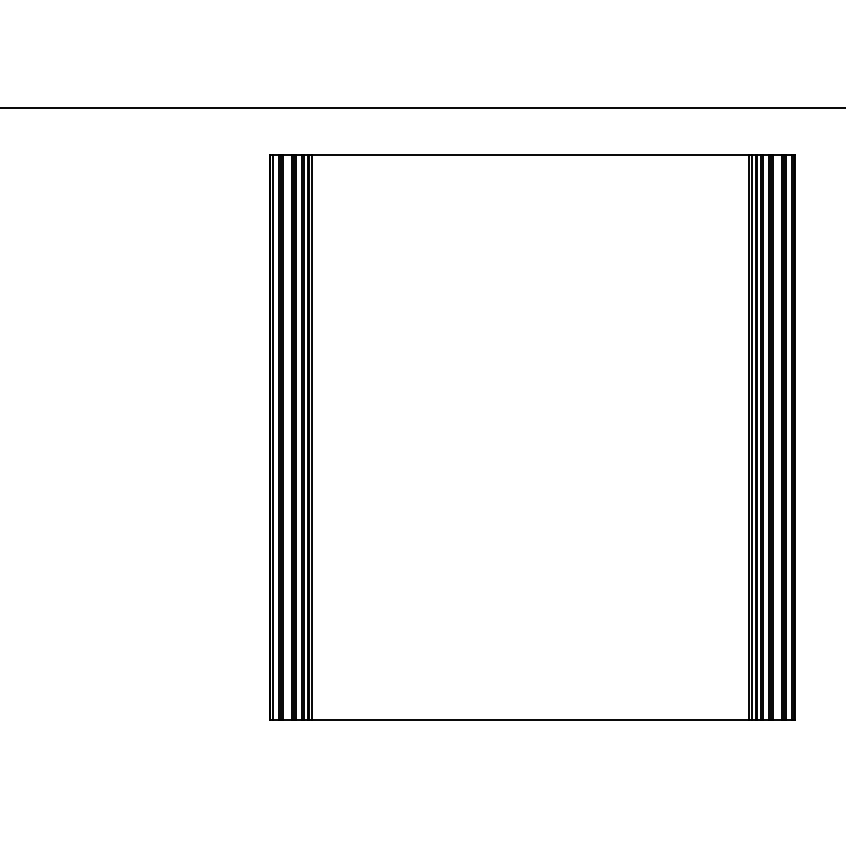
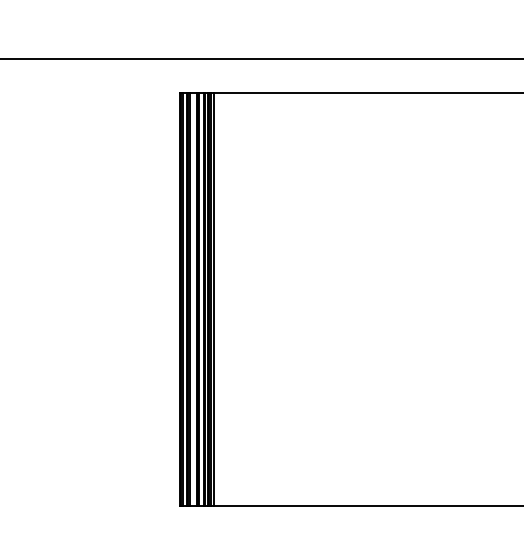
line: (315, 436) -> (213, 299), added

